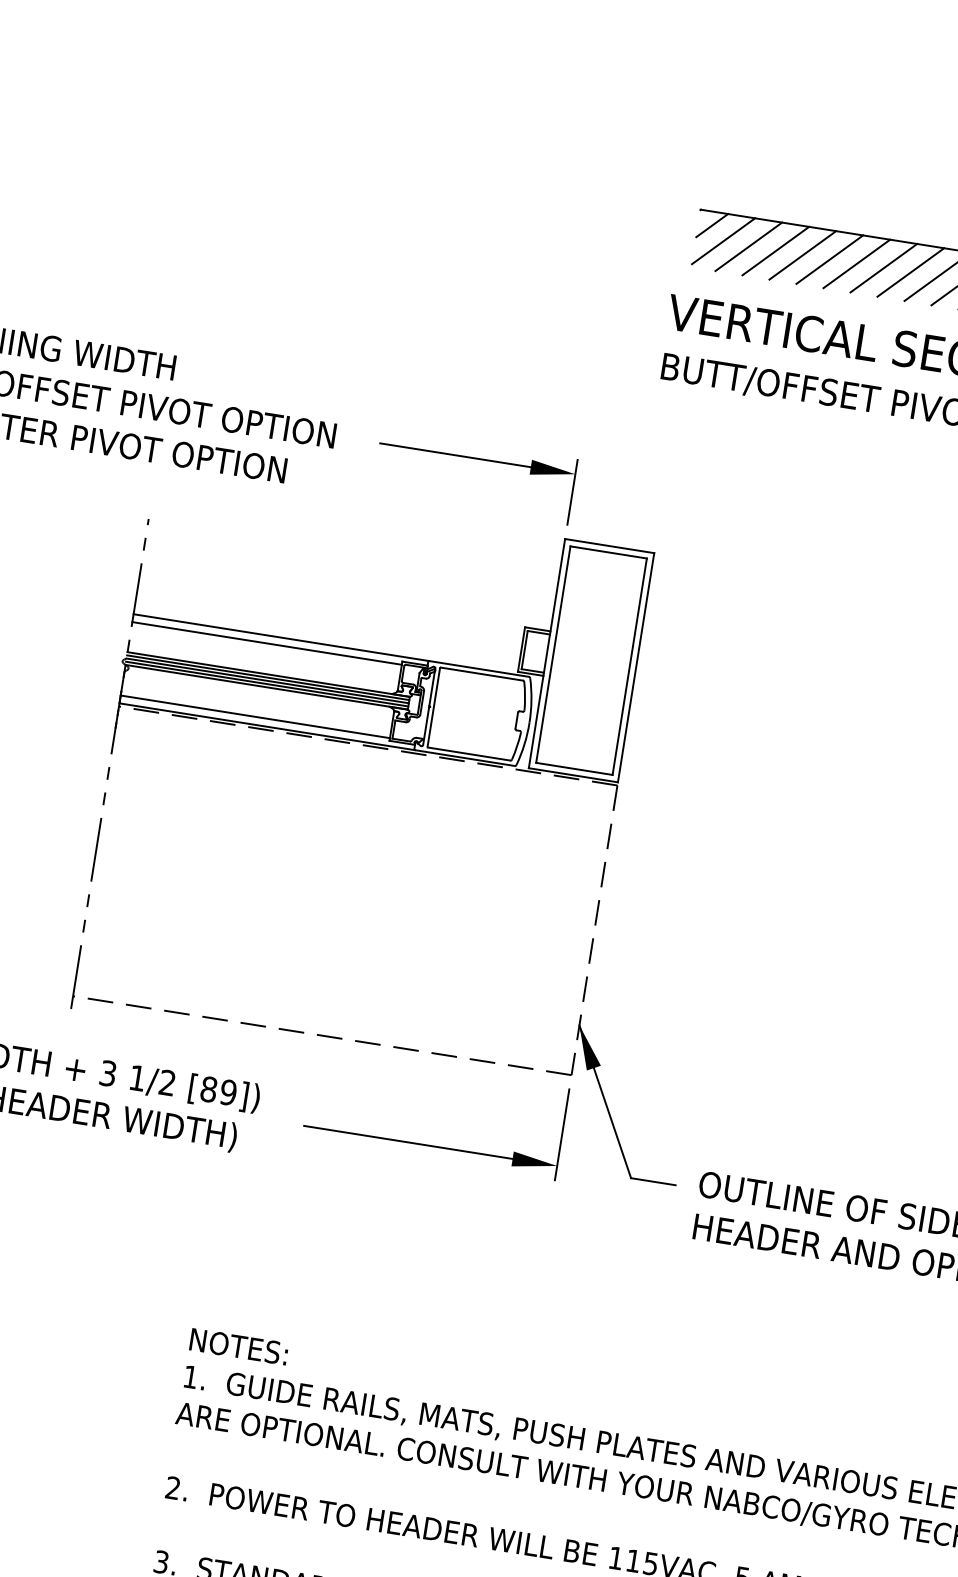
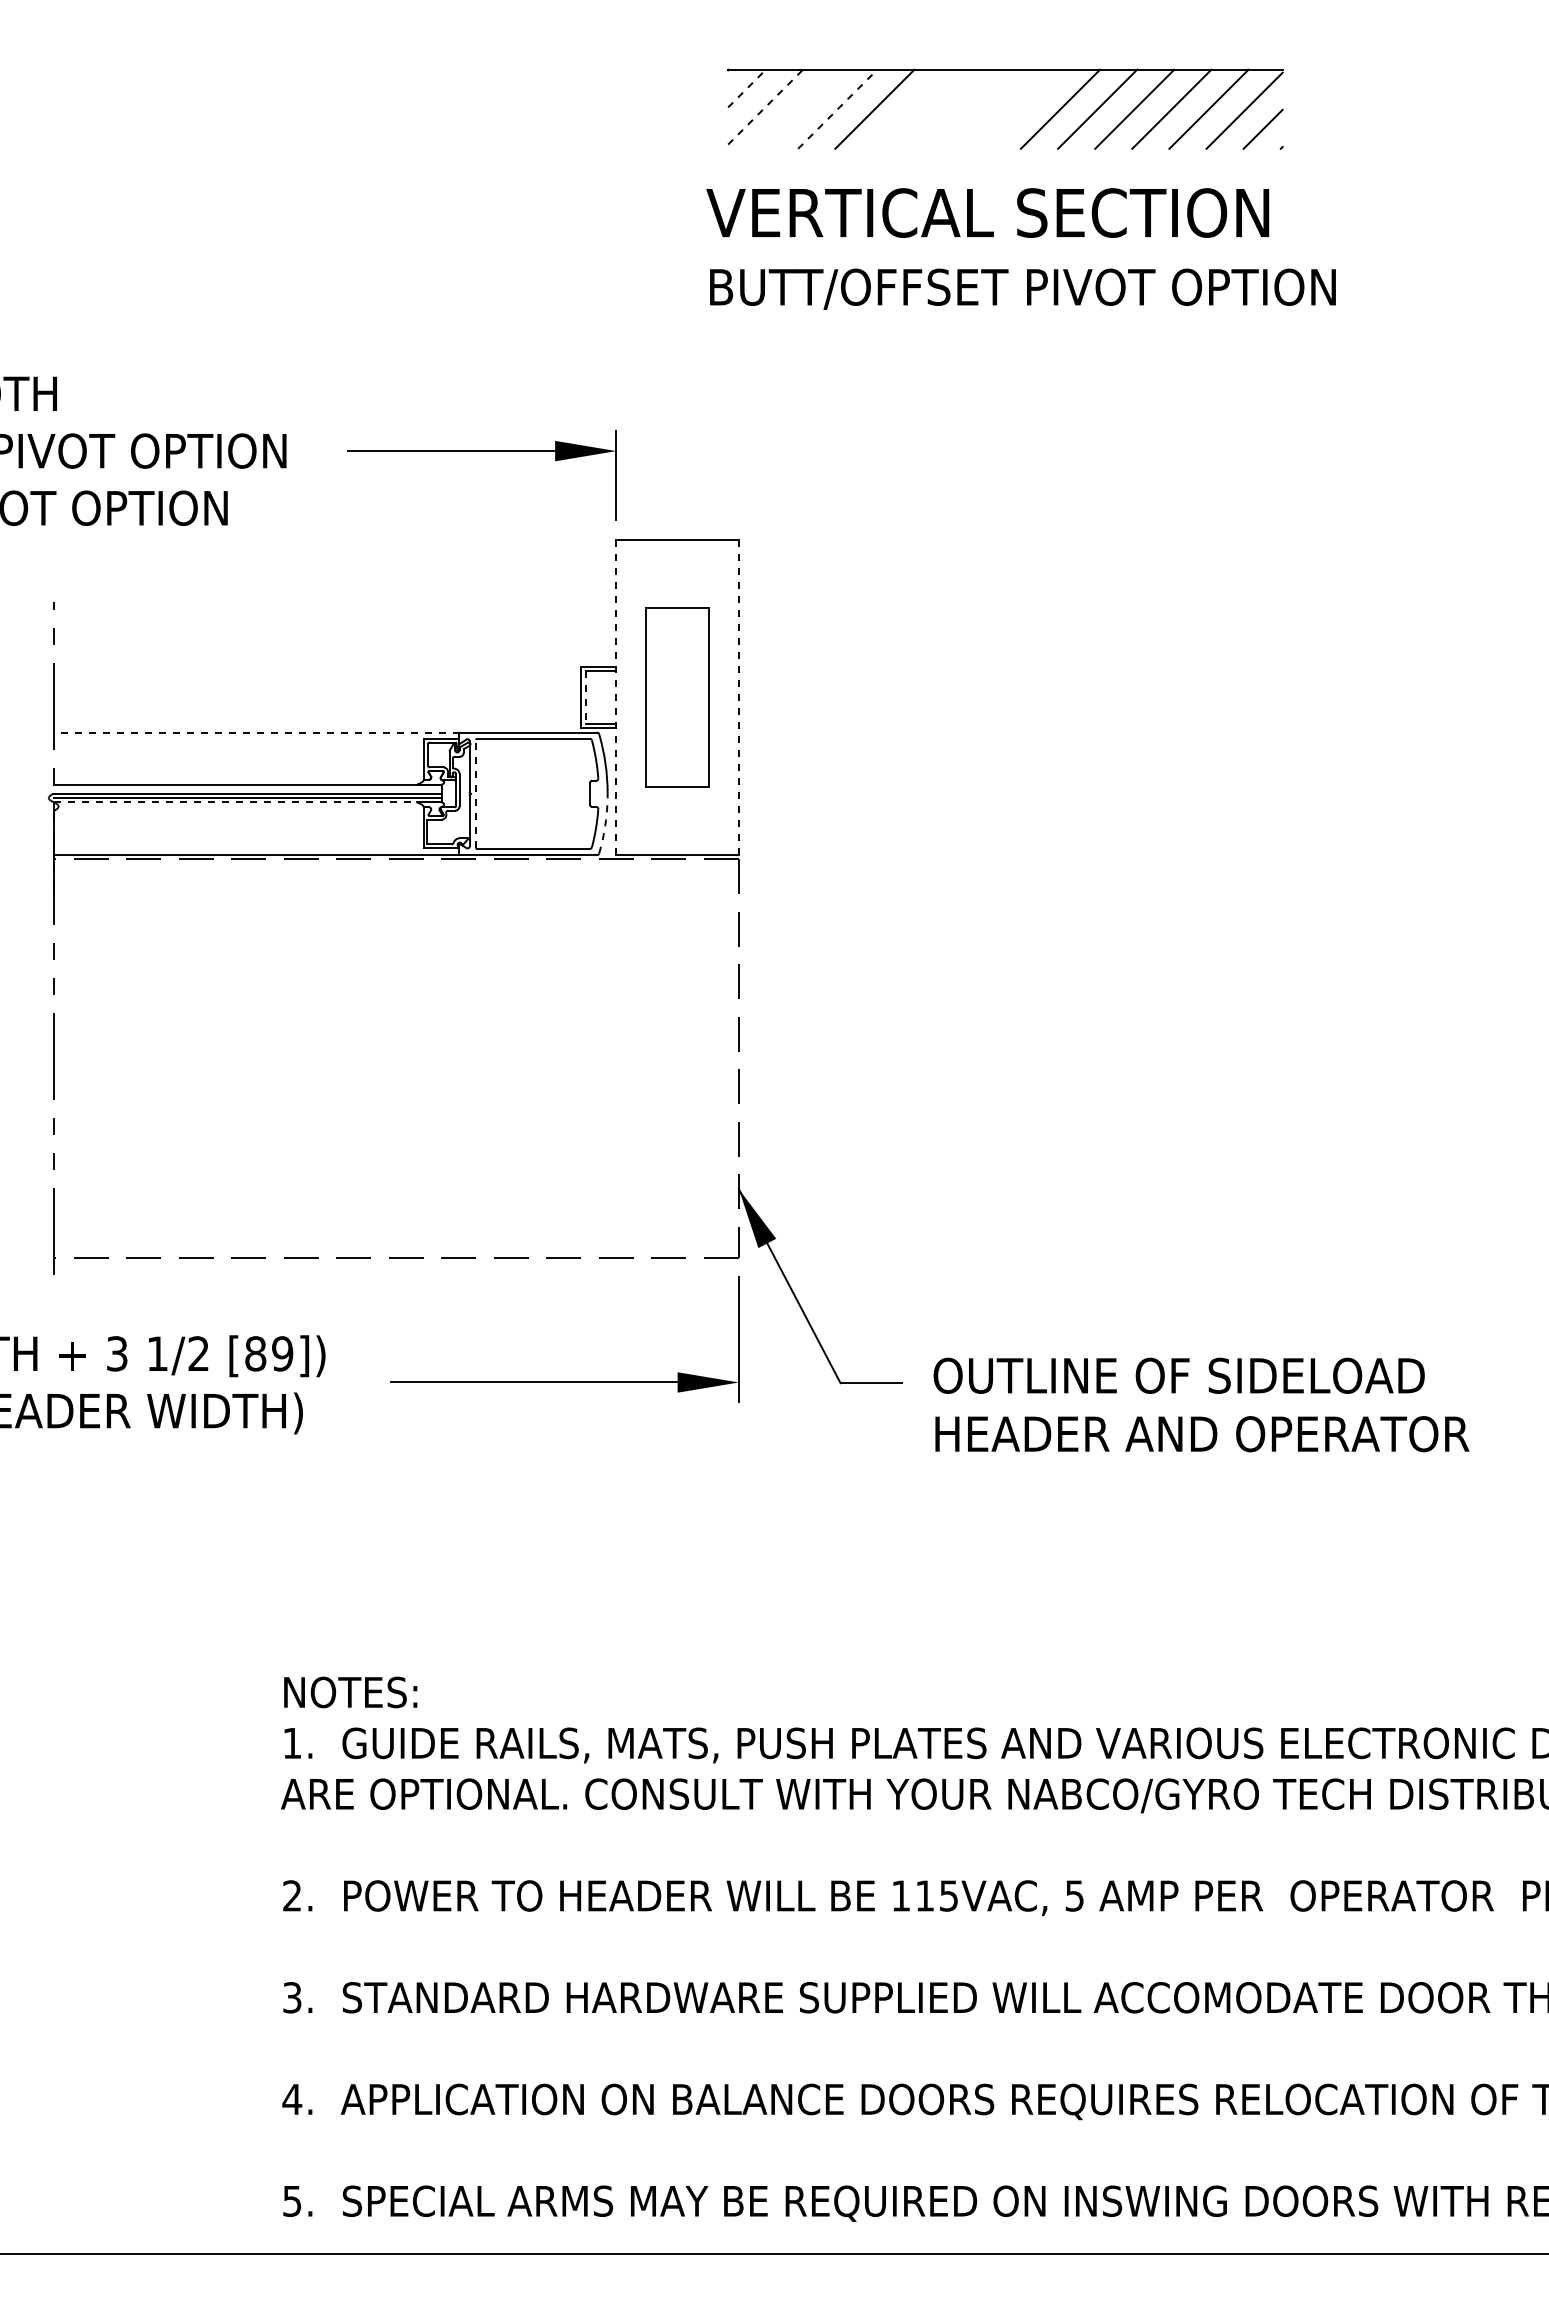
line: (712, 225) -> (747, 88), solid -> dashed
line: (723, 241) -> (765, 107), solid -> dashed
line: (748, 246) -> (800, 108), removed
line: (775, 251) -> (837, 109), solid -> dashed
line: (829, 259) -> (911, 108), removed
line: (856, 263) -> (948, 108), removed
line: (883, 267) -> (985, 108), removed
line: (910, 271) -> (1022, 108), removed
line: (281, 637) -> (256, 732), solid -> dashed
line: (266, 643) -> (238, 743), removed
line: (524, 650) -> (585, 698), solid -> dashed
line: (547, 653) -> (616, 697), solid -> dashed
part: (591, 660) -> (677, 697), size x0.6
line: (635, 667) -> (738, 697), solid -> dashed
line: (268, 677) -> (247, 789), removed
line: (266, 687) -> (247, 802), solid -> dashed
line: (434, 707) -> (476, 793), solid -> dashed
line: (255, 716) -> (238, 844), removed
arc: (524, 744) -> (605, 824), solid -> dashed

